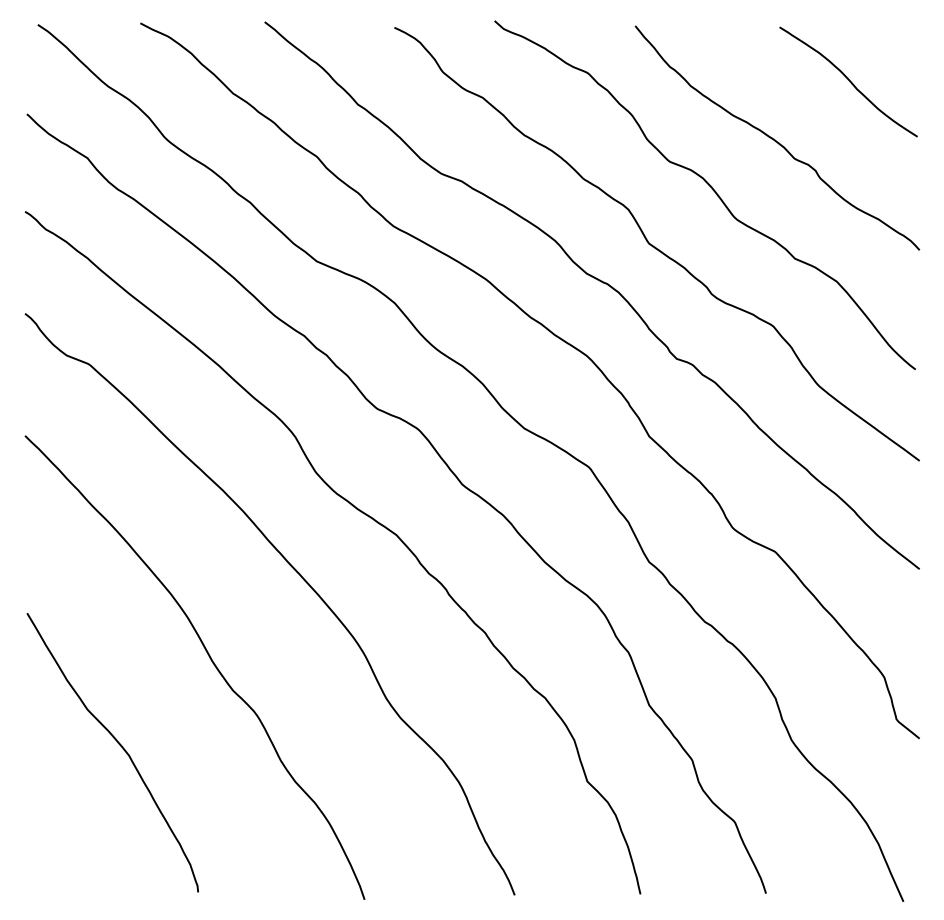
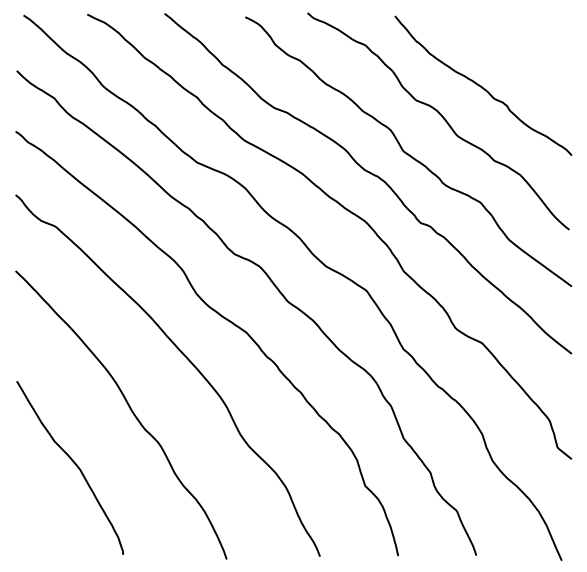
curve: (848, 81) -> (527, 50), removed

